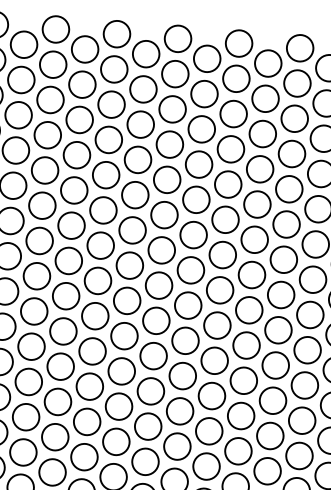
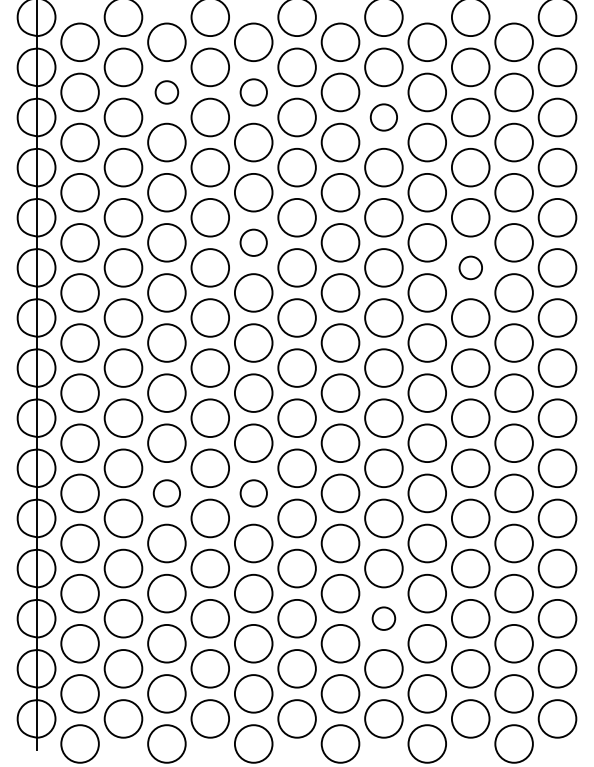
circle: (82, 84) -> (166, 92), size x0.6
circle: (143, 89) -> (253, 92), size x0.7
circle: (233, 114) -> (383, 117), size x0.7
circle: (135, 194) -> (253, 242), size x0.7
circle: (286, 224) -> (470, 267), size x0.6
circle: (60, 366) -> (166, 493), size x0.7
circle: (121, 371) -> (253, 493), size x0.7
circle: (206, 466) -> (383, 618), size x0.6

